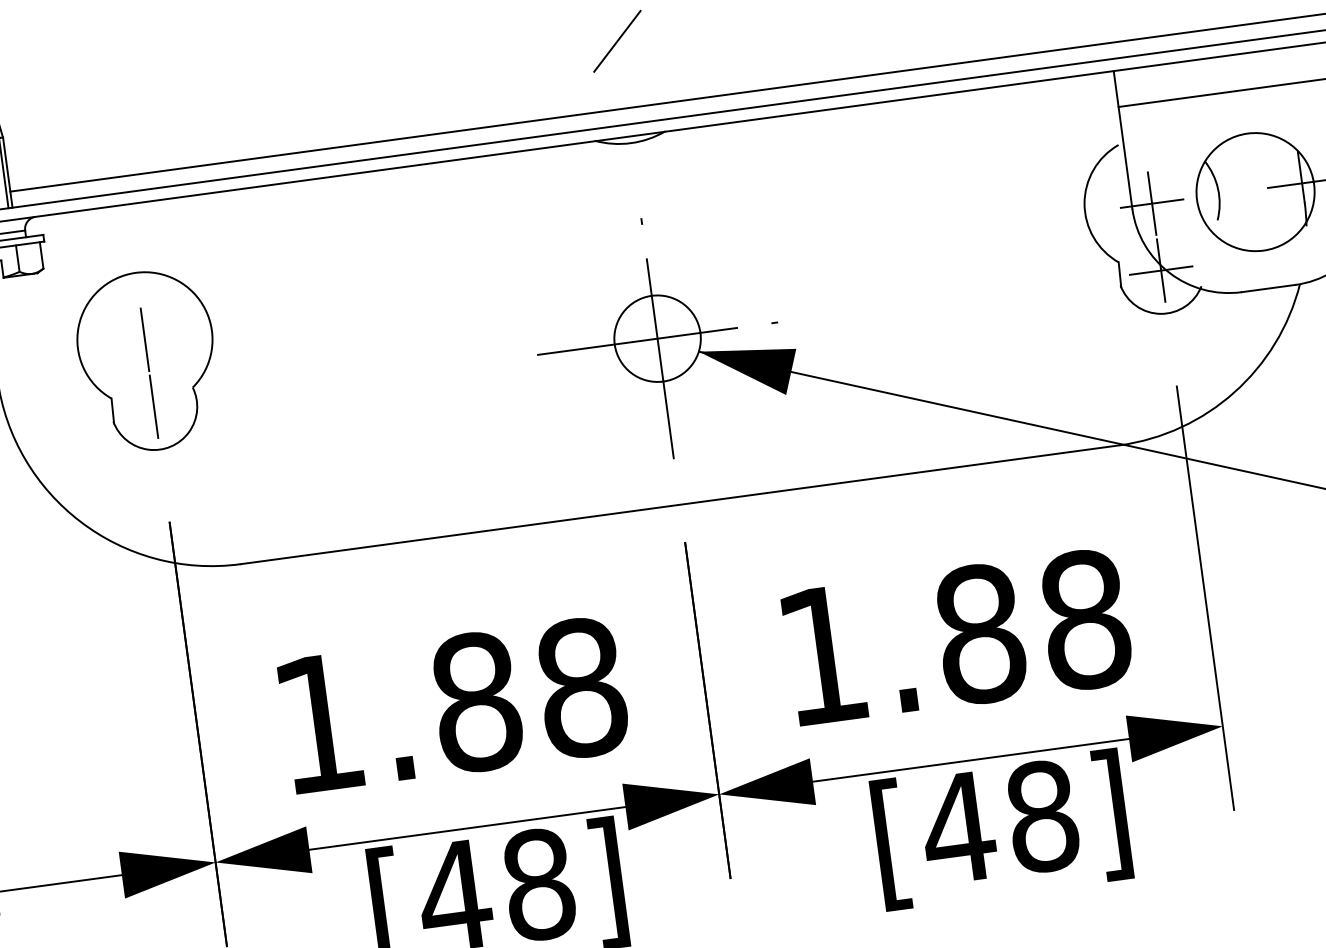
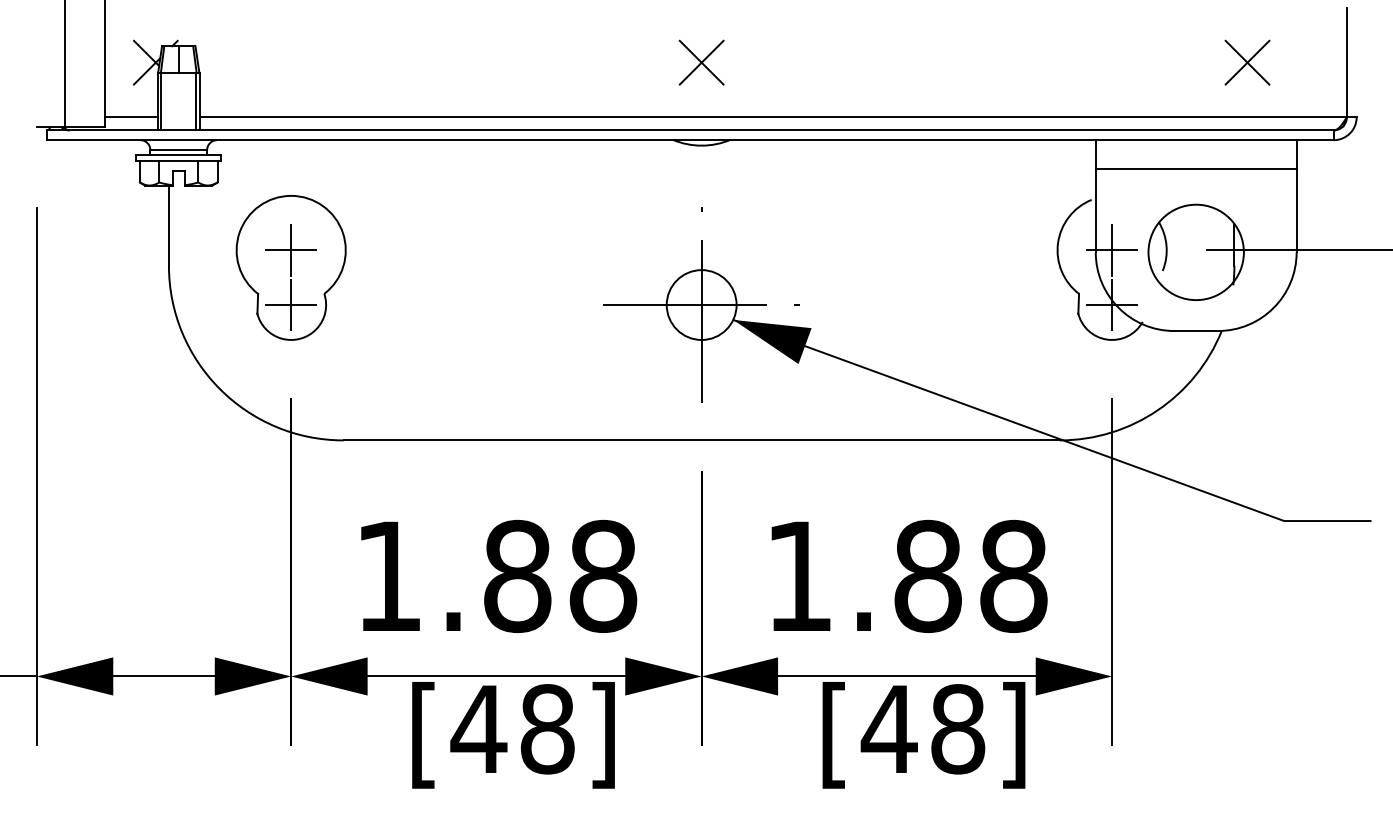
line: (617, 41) -> (701, 62), added
line: (144, 339) -> (290, 250), added
line: (153, 407) -> (290, 305), added

